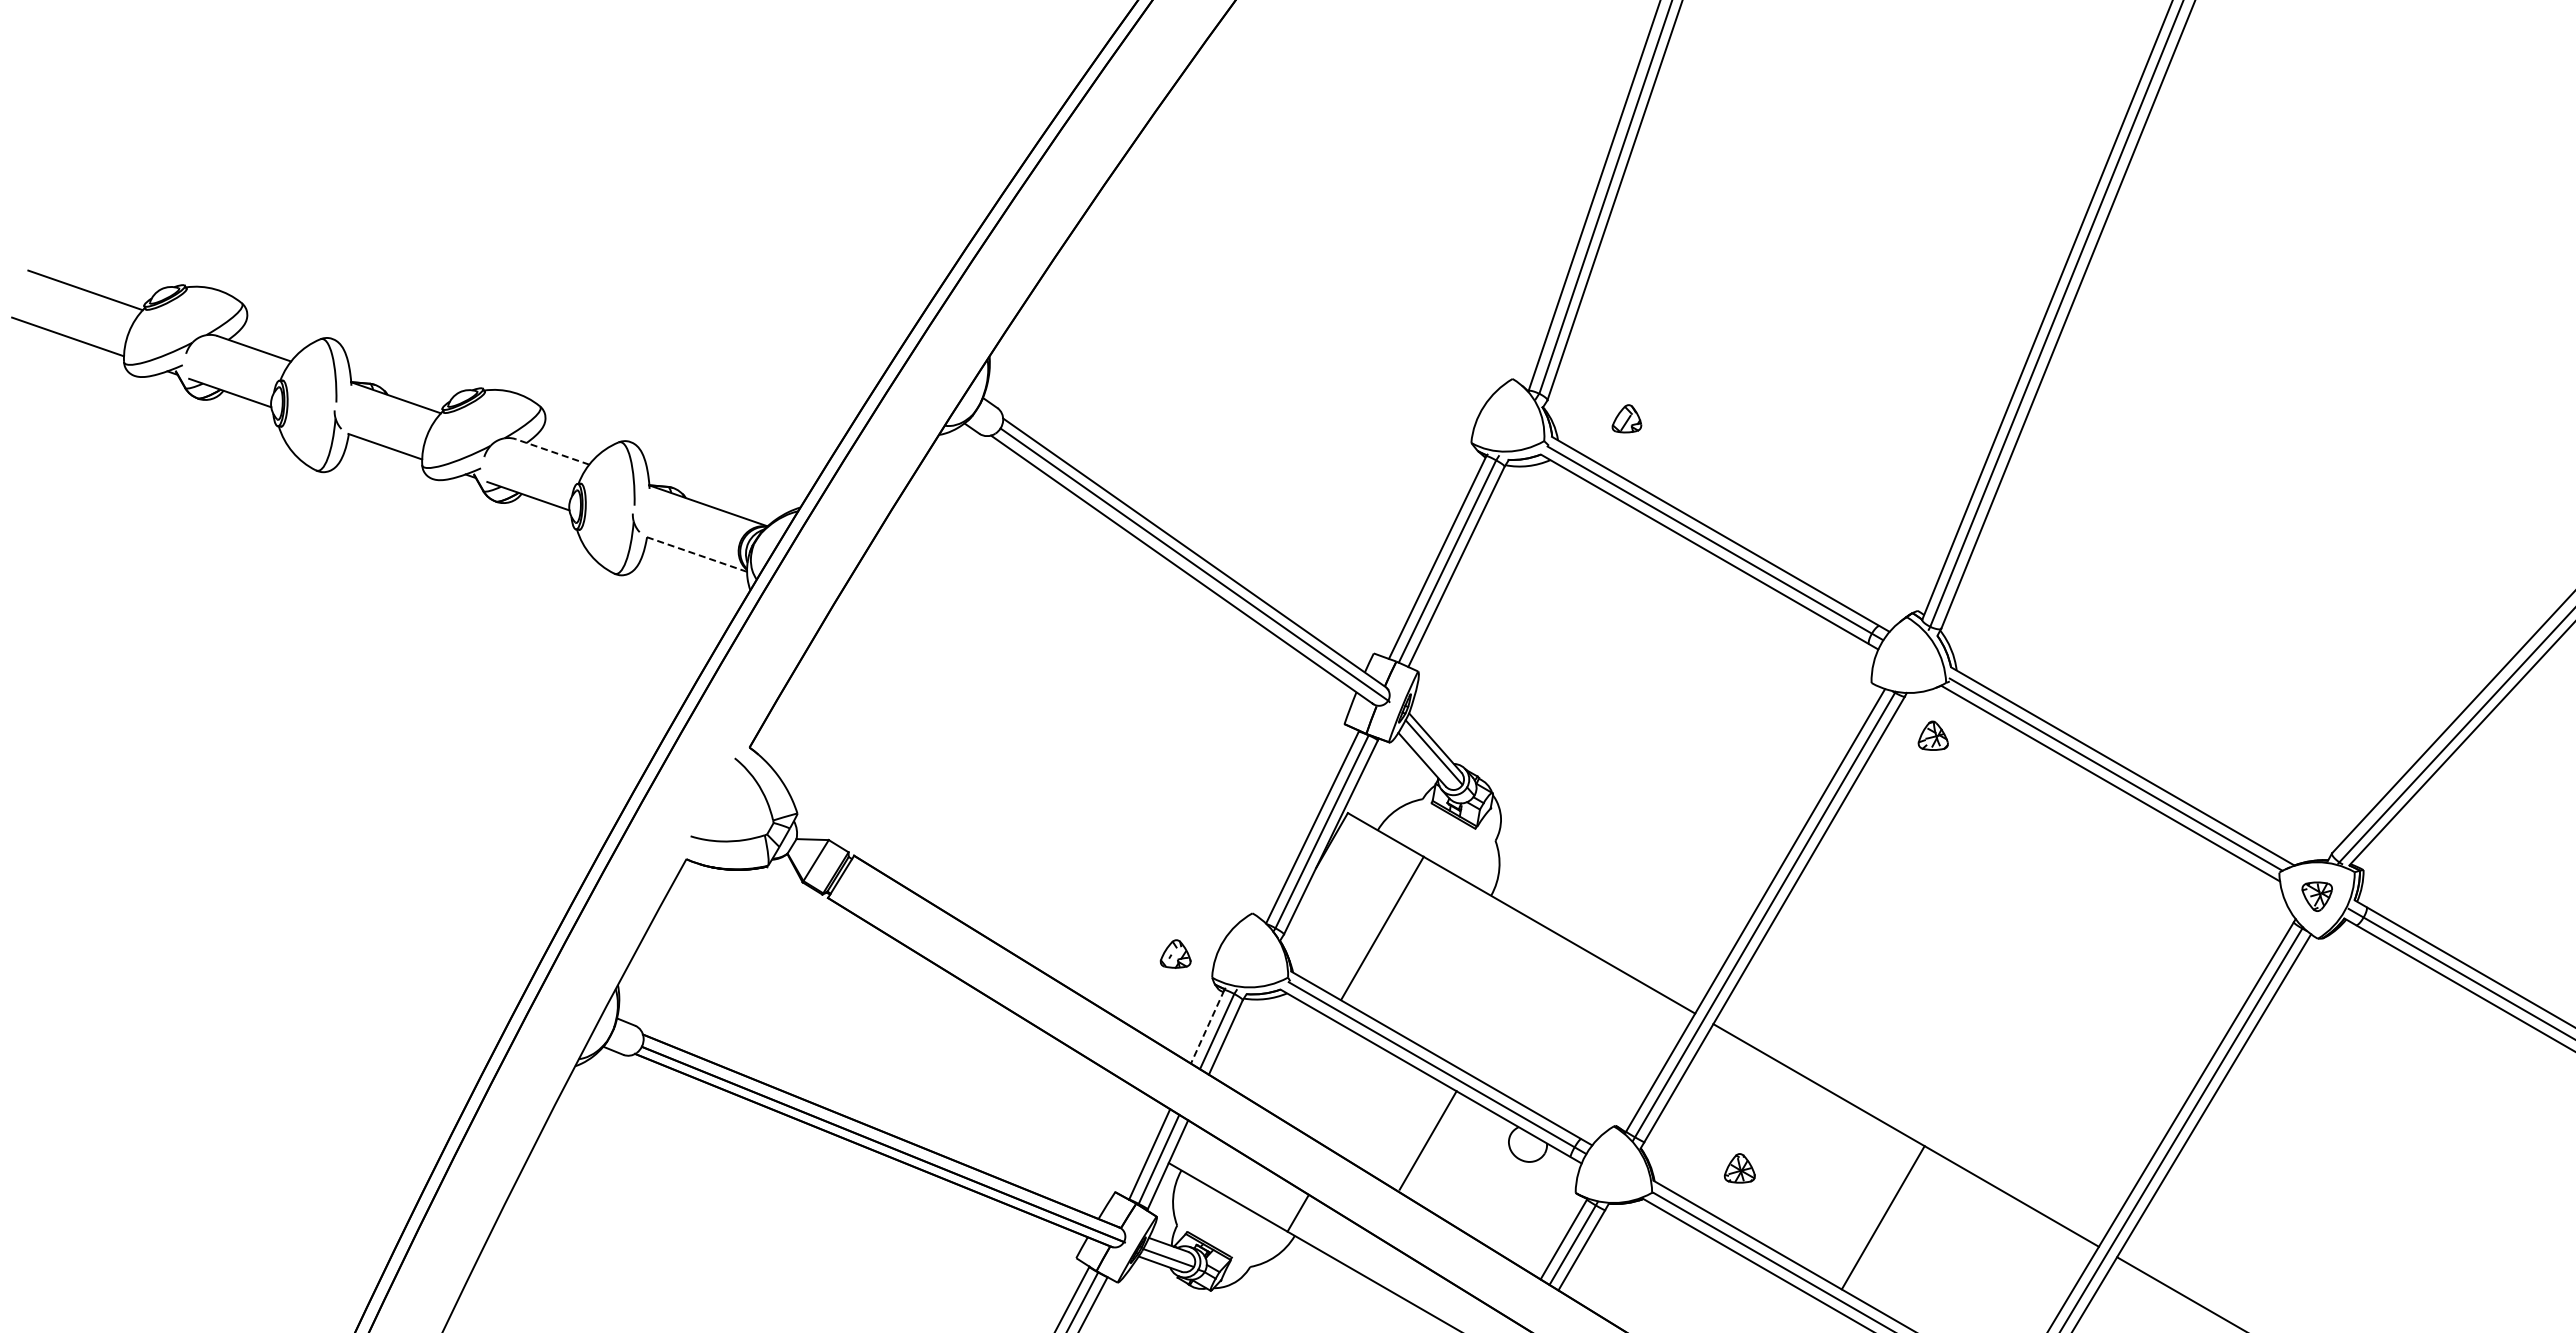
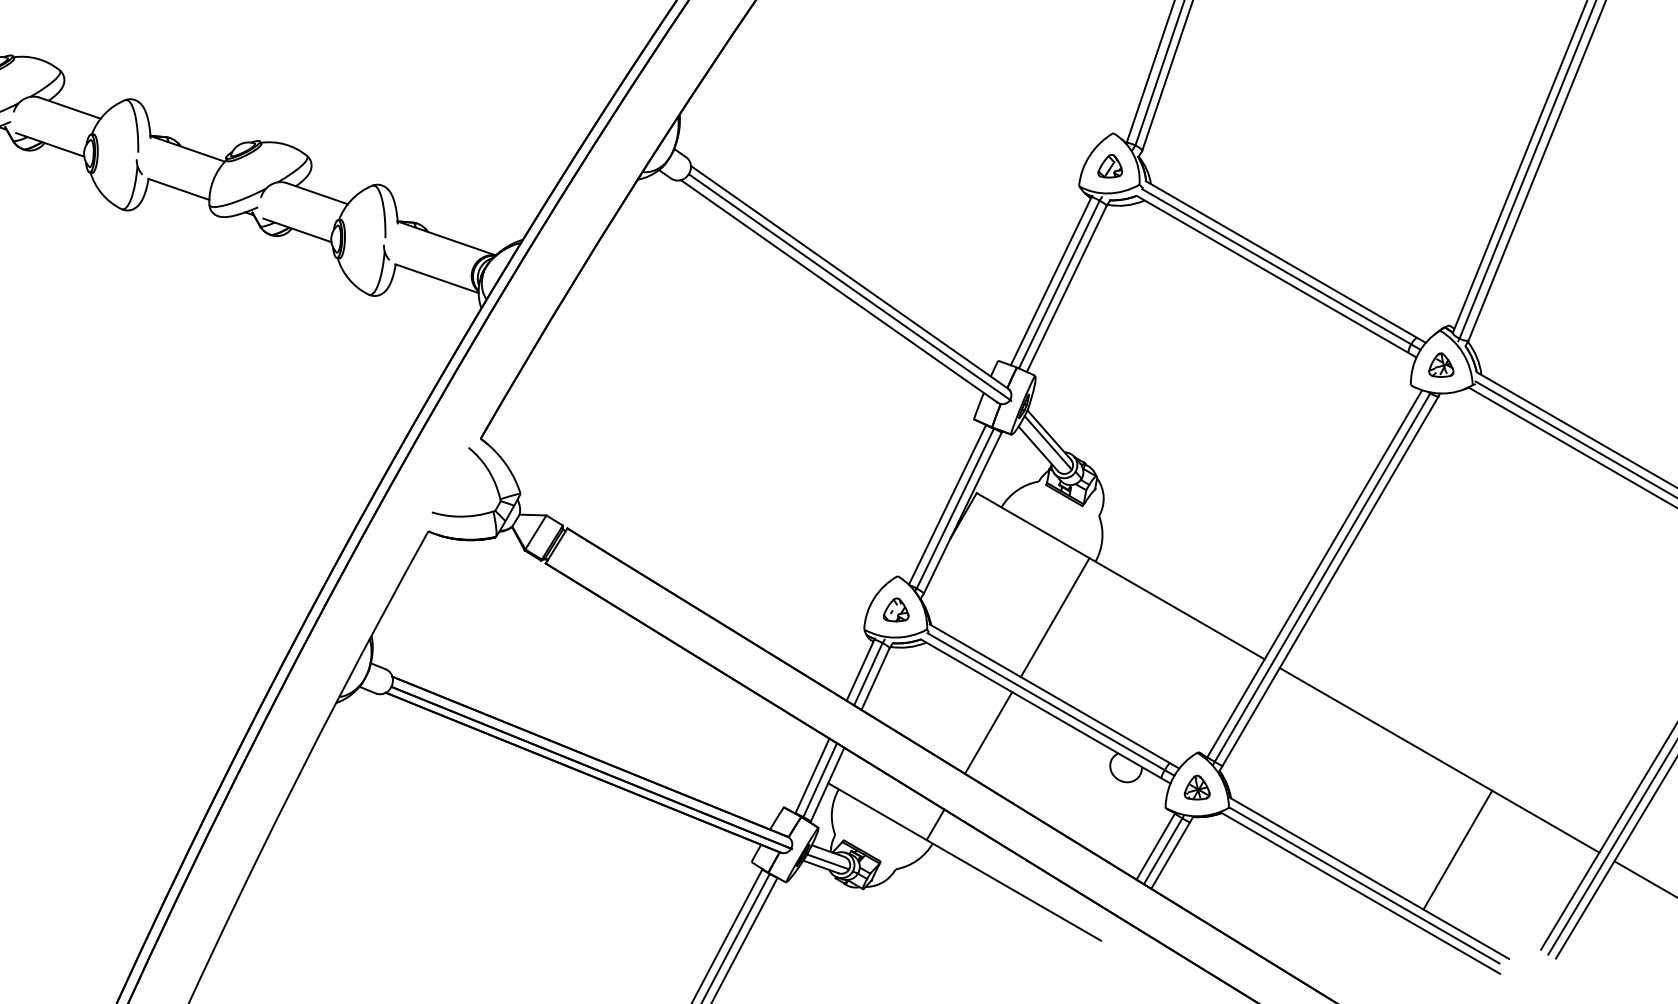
part: (1626, 418) -> (1109, 165), moved
line: (552, 451) -> (317, 193), dashed -> solid
line: (696, 554) -> (436, 278), dashed -> solid
part: (1932, 735) -> (1440, 364), moved
line: (1382, 927) -> (1055, 616), moved
part: (1175, 953) -> (896, 609), moved
line: (1207, 1027) -> (860, 670), dashed -> solid
line: (1427, 1140) -> (988, 733), moved
part: (1739, 1168) -> (1196, 787), moved
line: (1882, 1217) -> (1457, 849), moved

